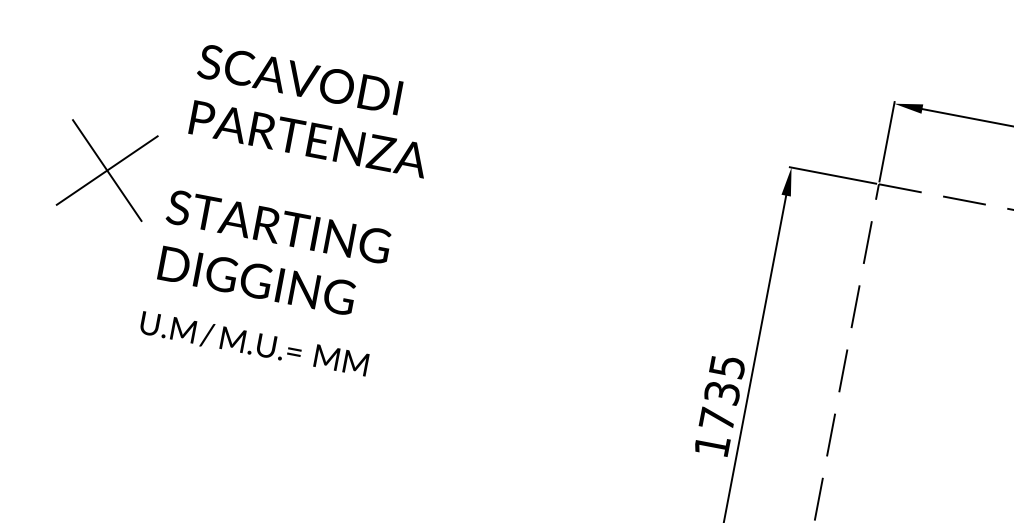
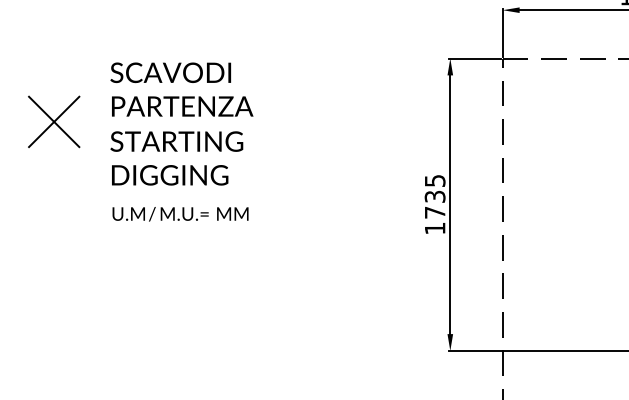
text: (312, 110) -> (181, 89), moved
part: (107, 169) -> (54, 121), moved
text: (272, 254) -> (176, 158), moved
text: (254, 344) -> (180, 214), moved

